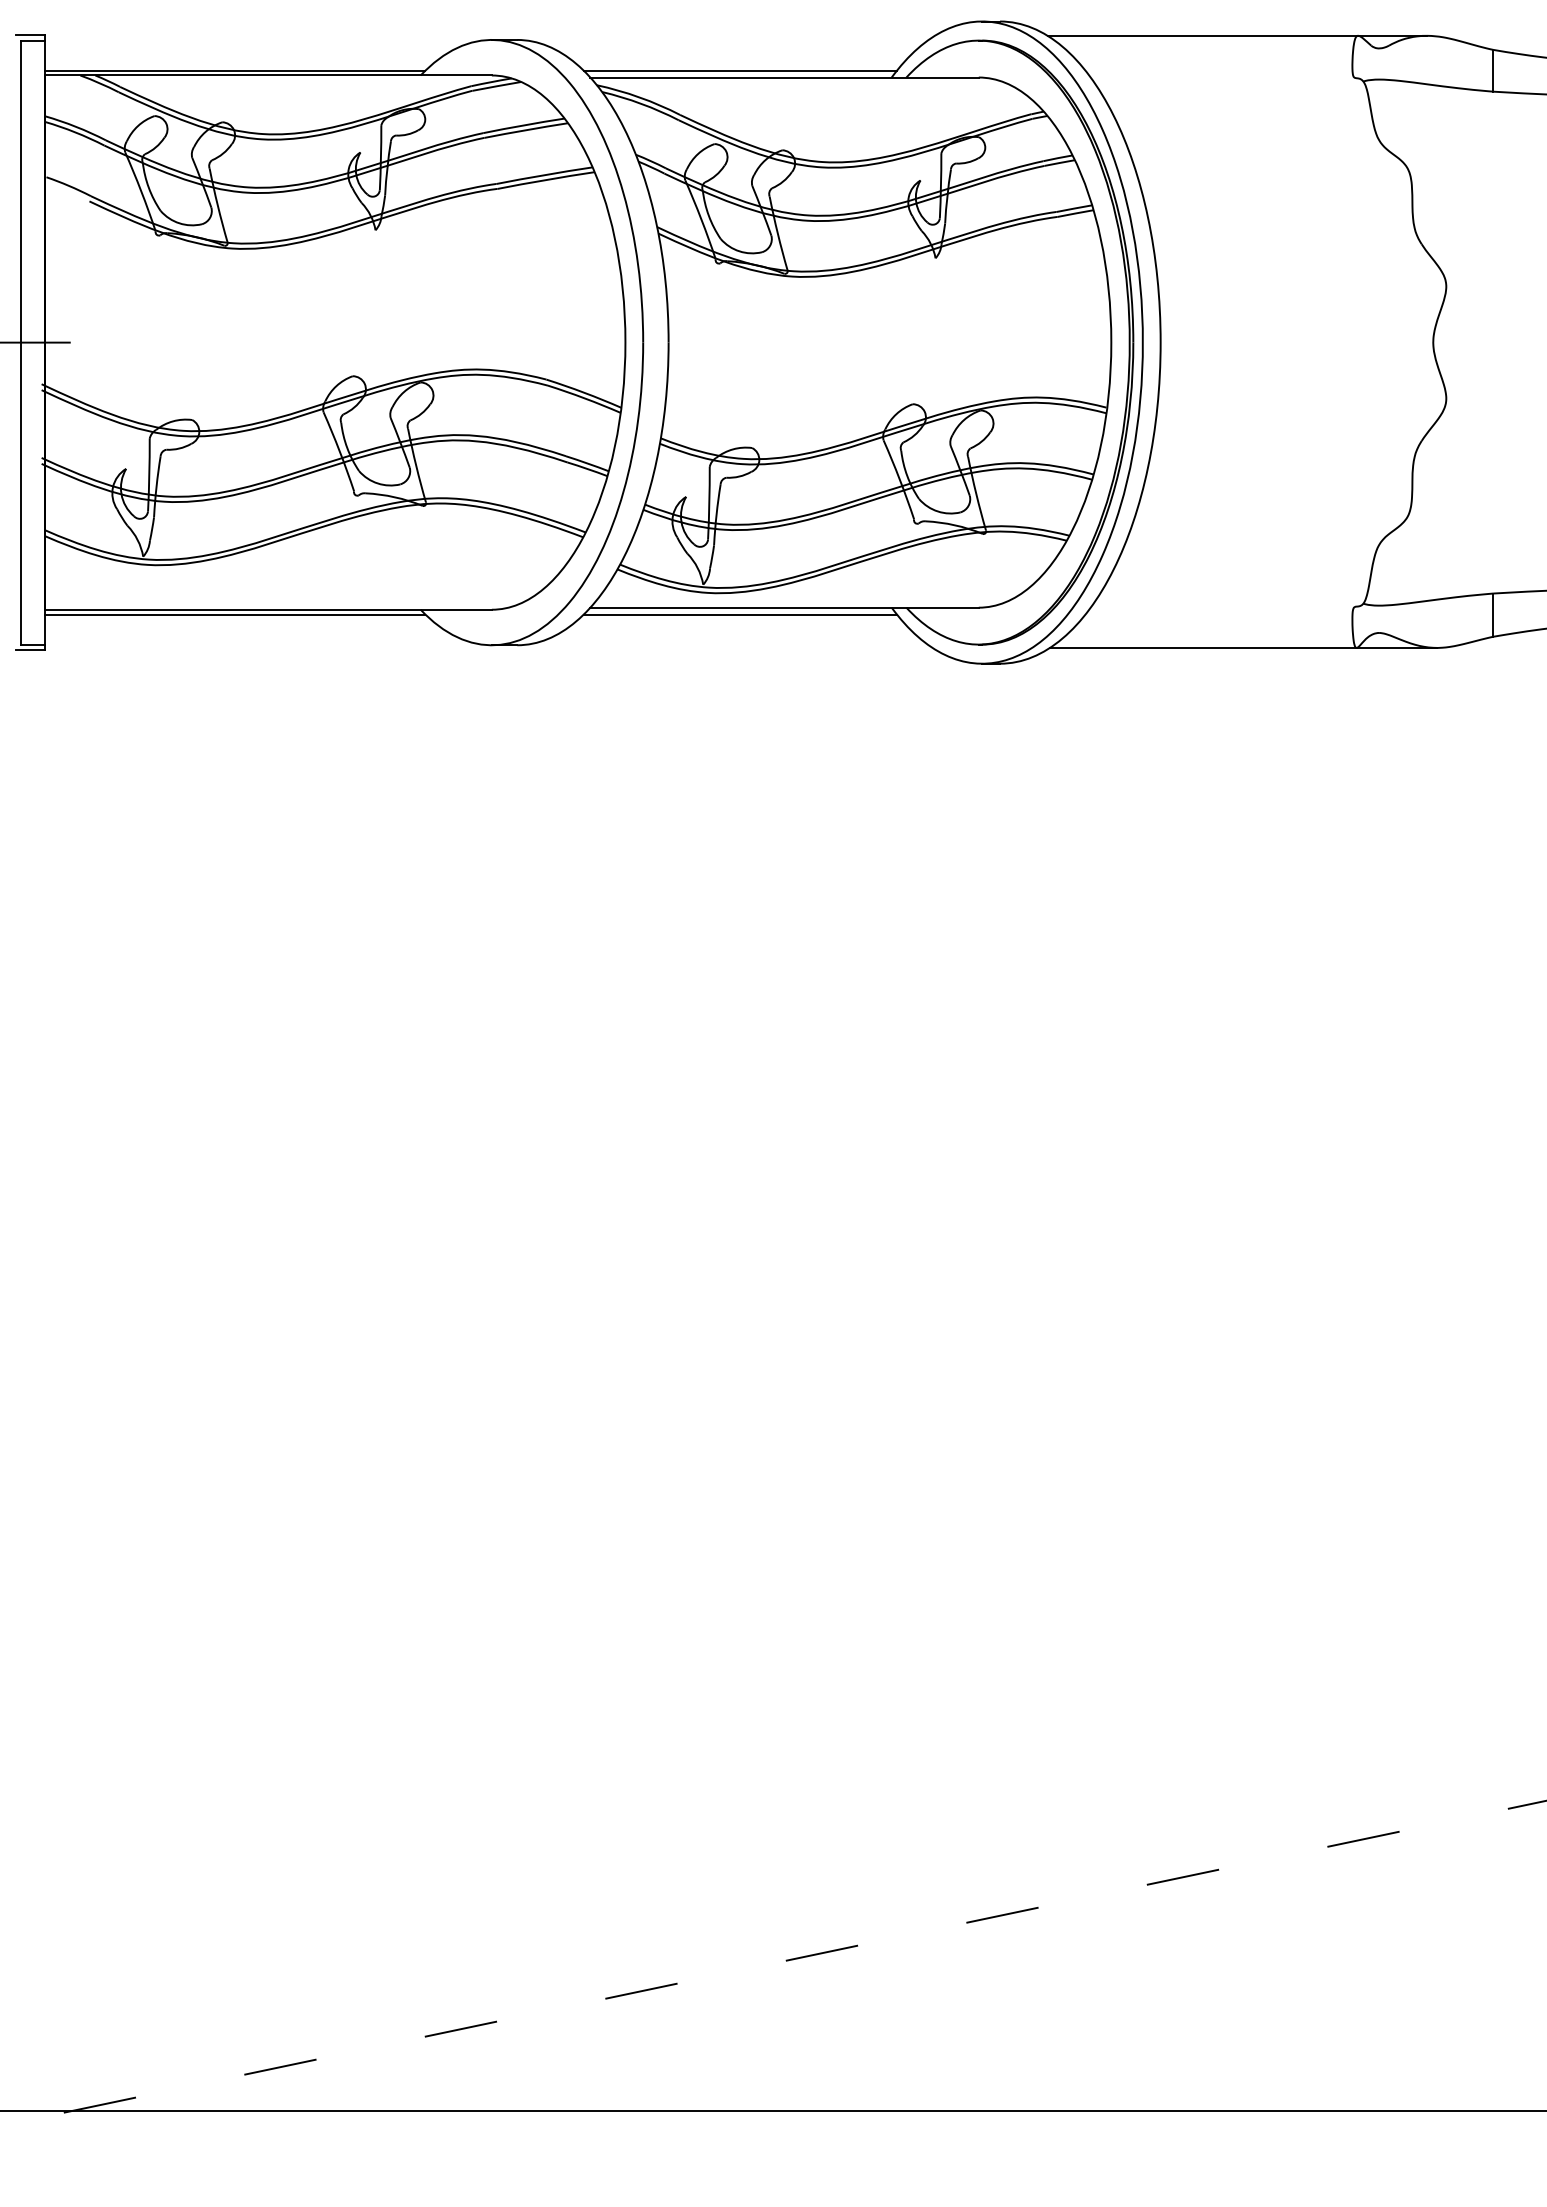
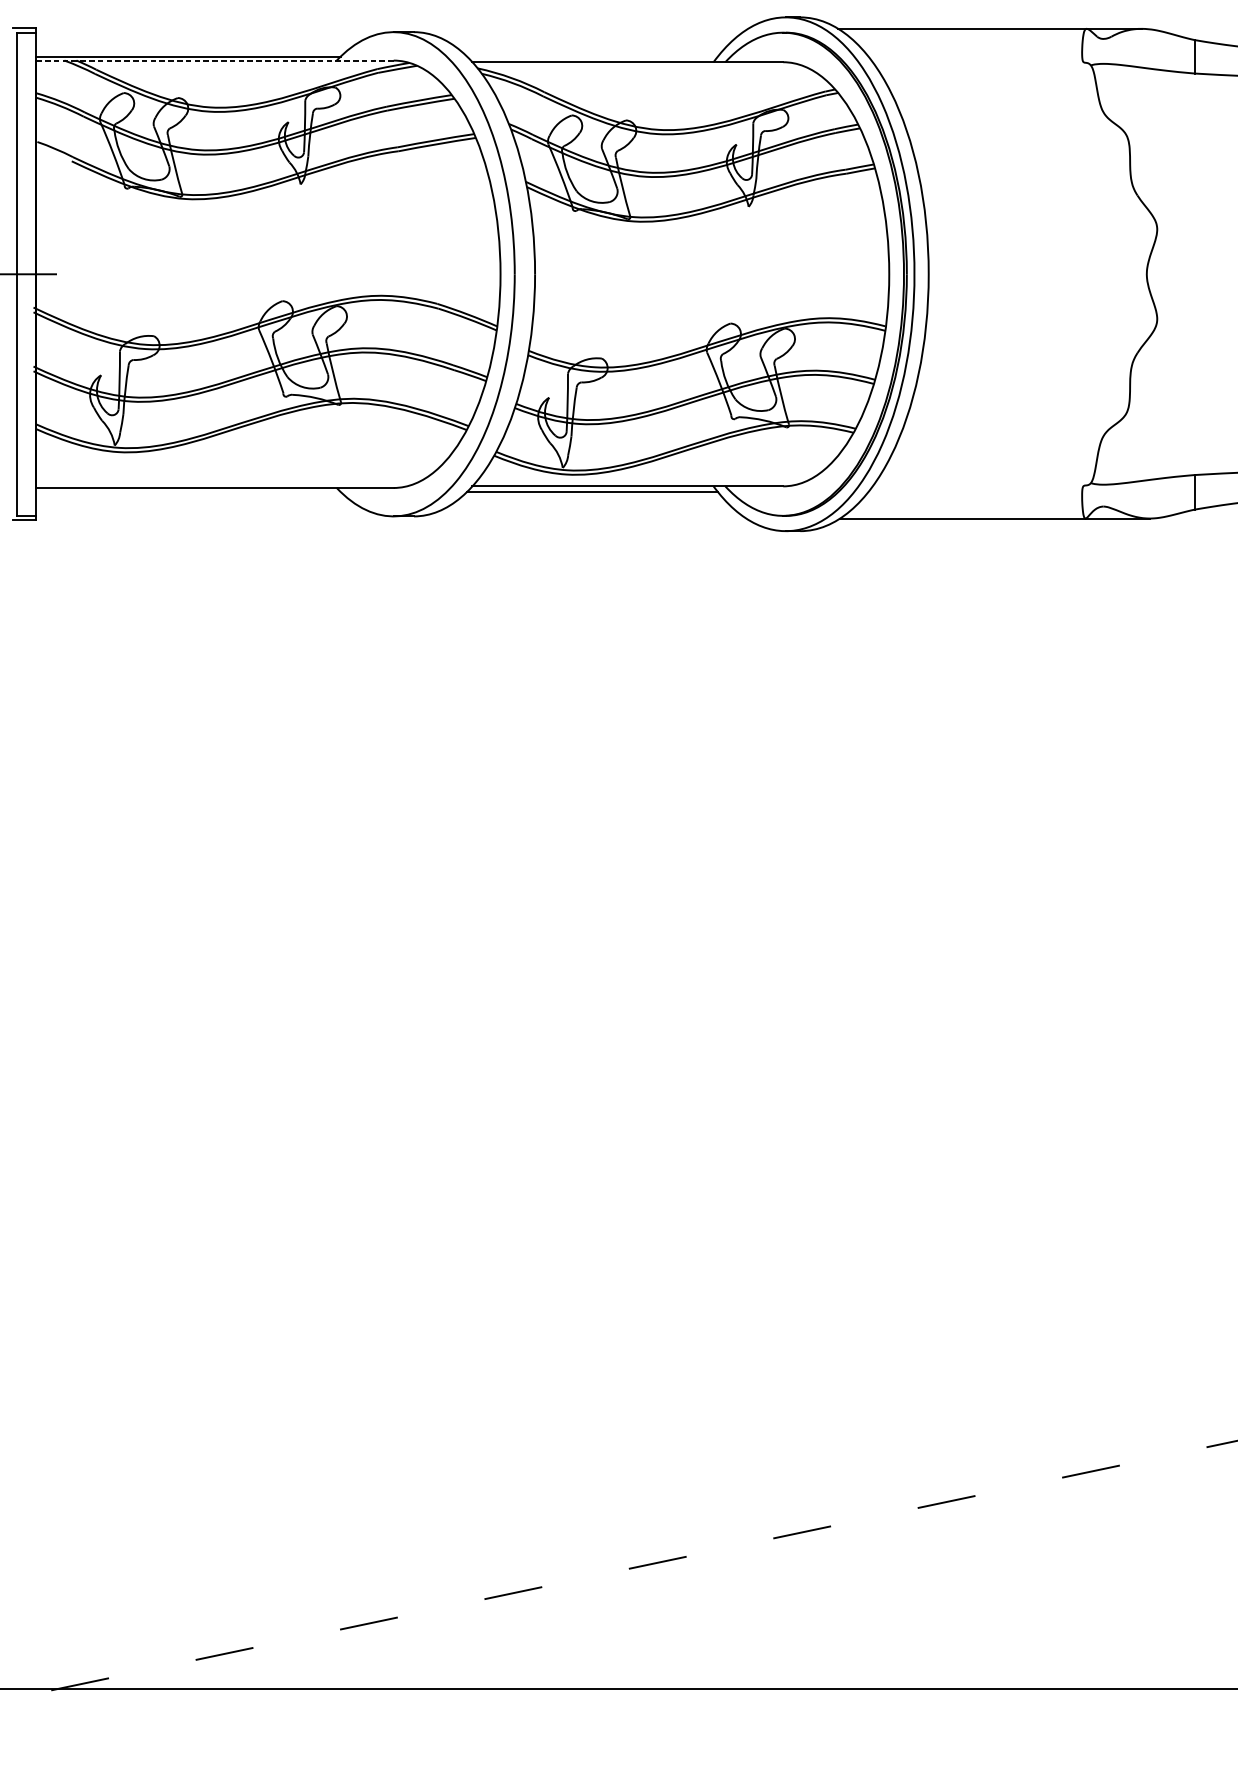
line: (739, 70) -> (591, 56), removed
line: (267, 75) -> (214, 60), solid -> dashed
line: (235, 614) -> (188, 491), removed

